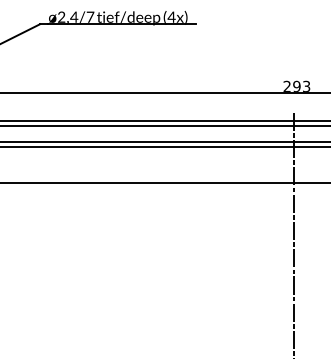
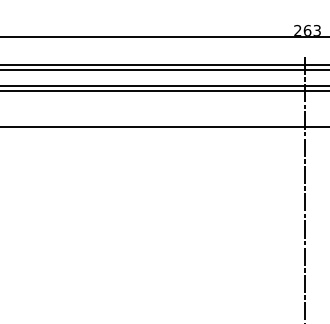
text: (296, 85) -> (307, 29), 293 -> 263

